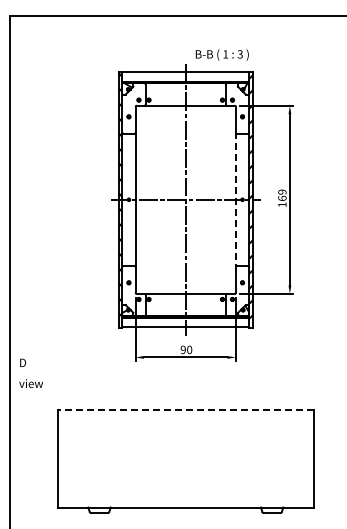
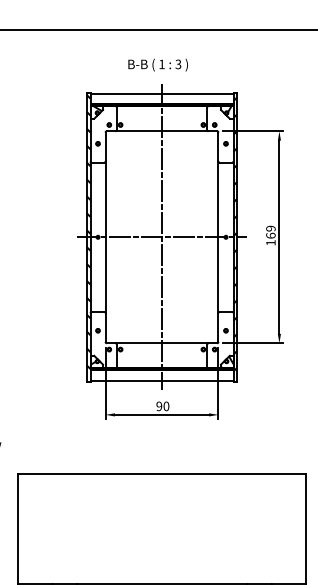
text: (221, 54) -> (157, 64), moved
line: (235, 200) -> (218, 238), dashed -> solid
line: (185, 409) -> (161, 473), dashed -> solid

